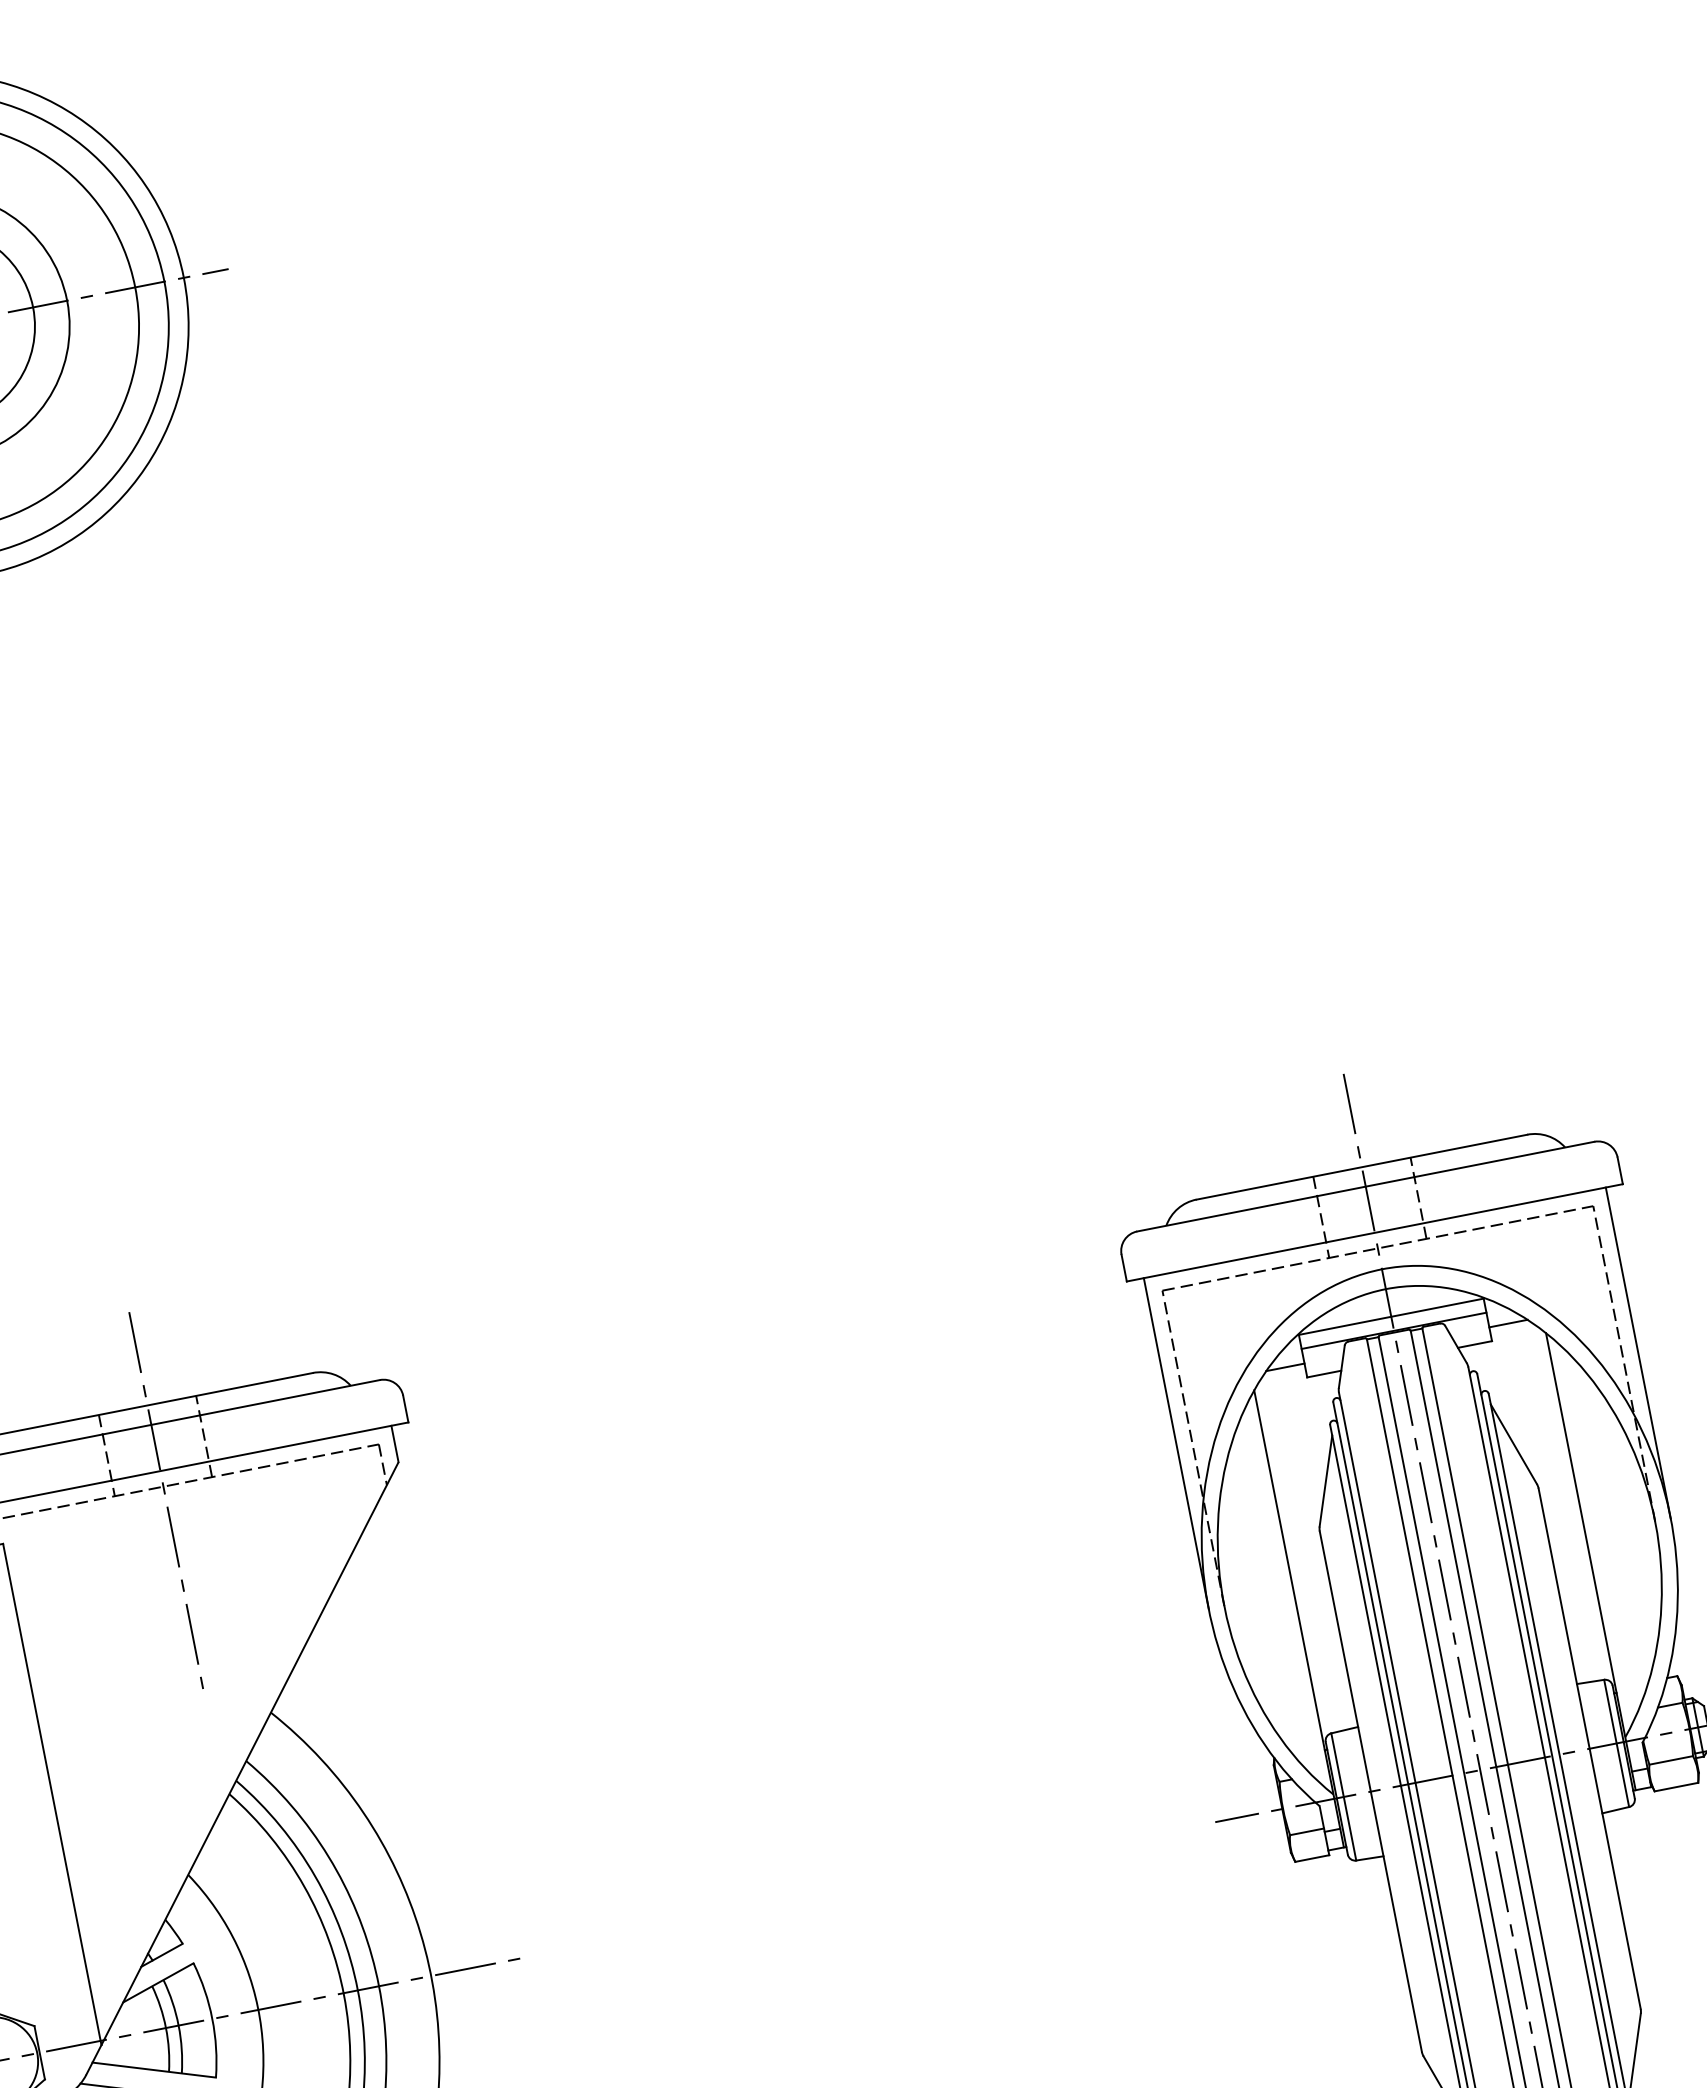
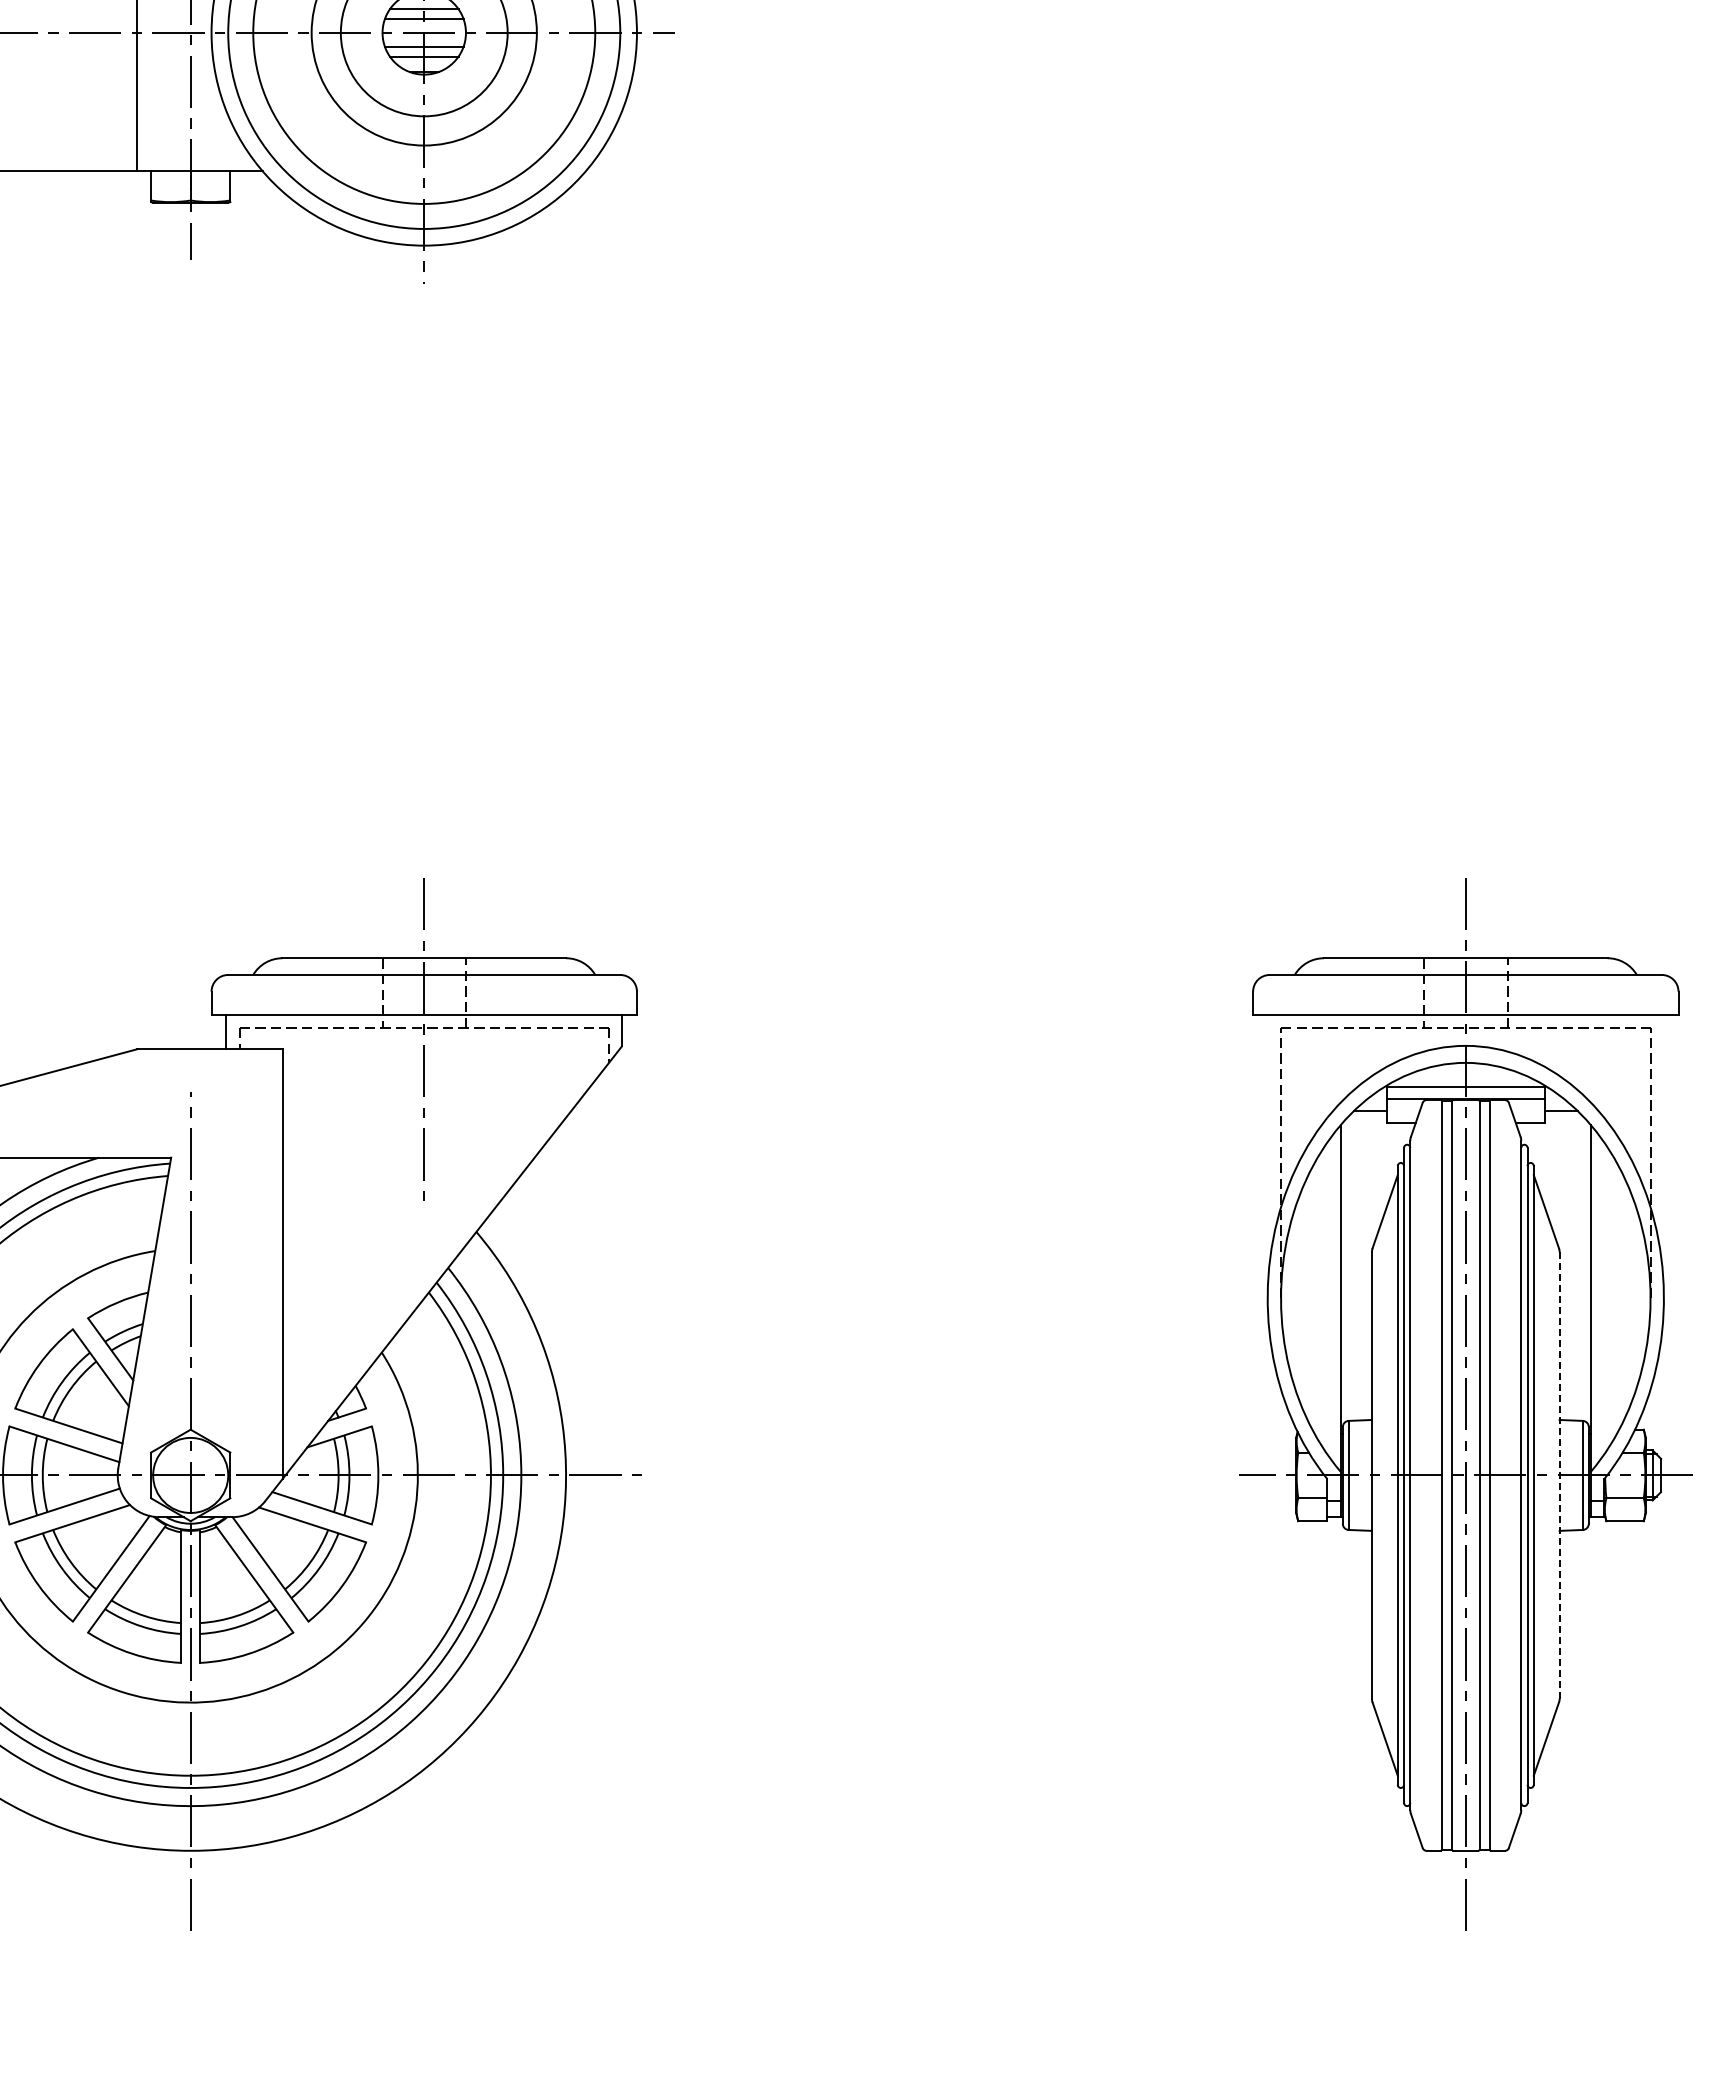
line: (1637, 1353) -> (1663, 1156), removed
line: (1176, 1443) -> (1267, 1156), removed
line: (1589, 1747) -> (1559, 1474), solid -> dashed

